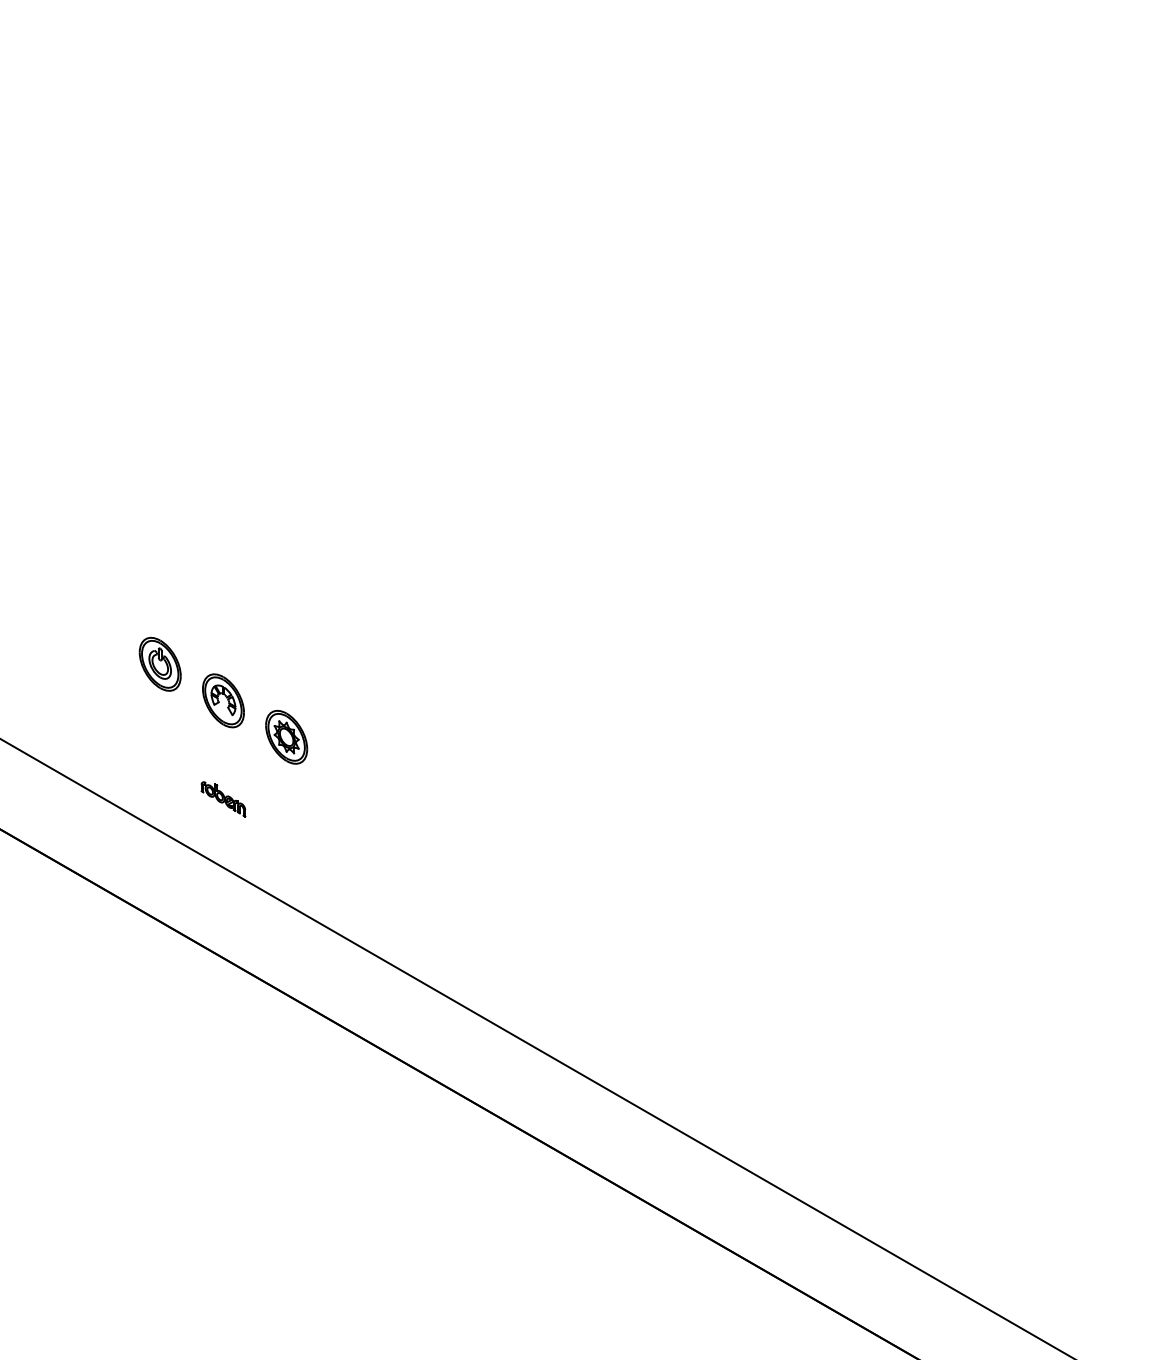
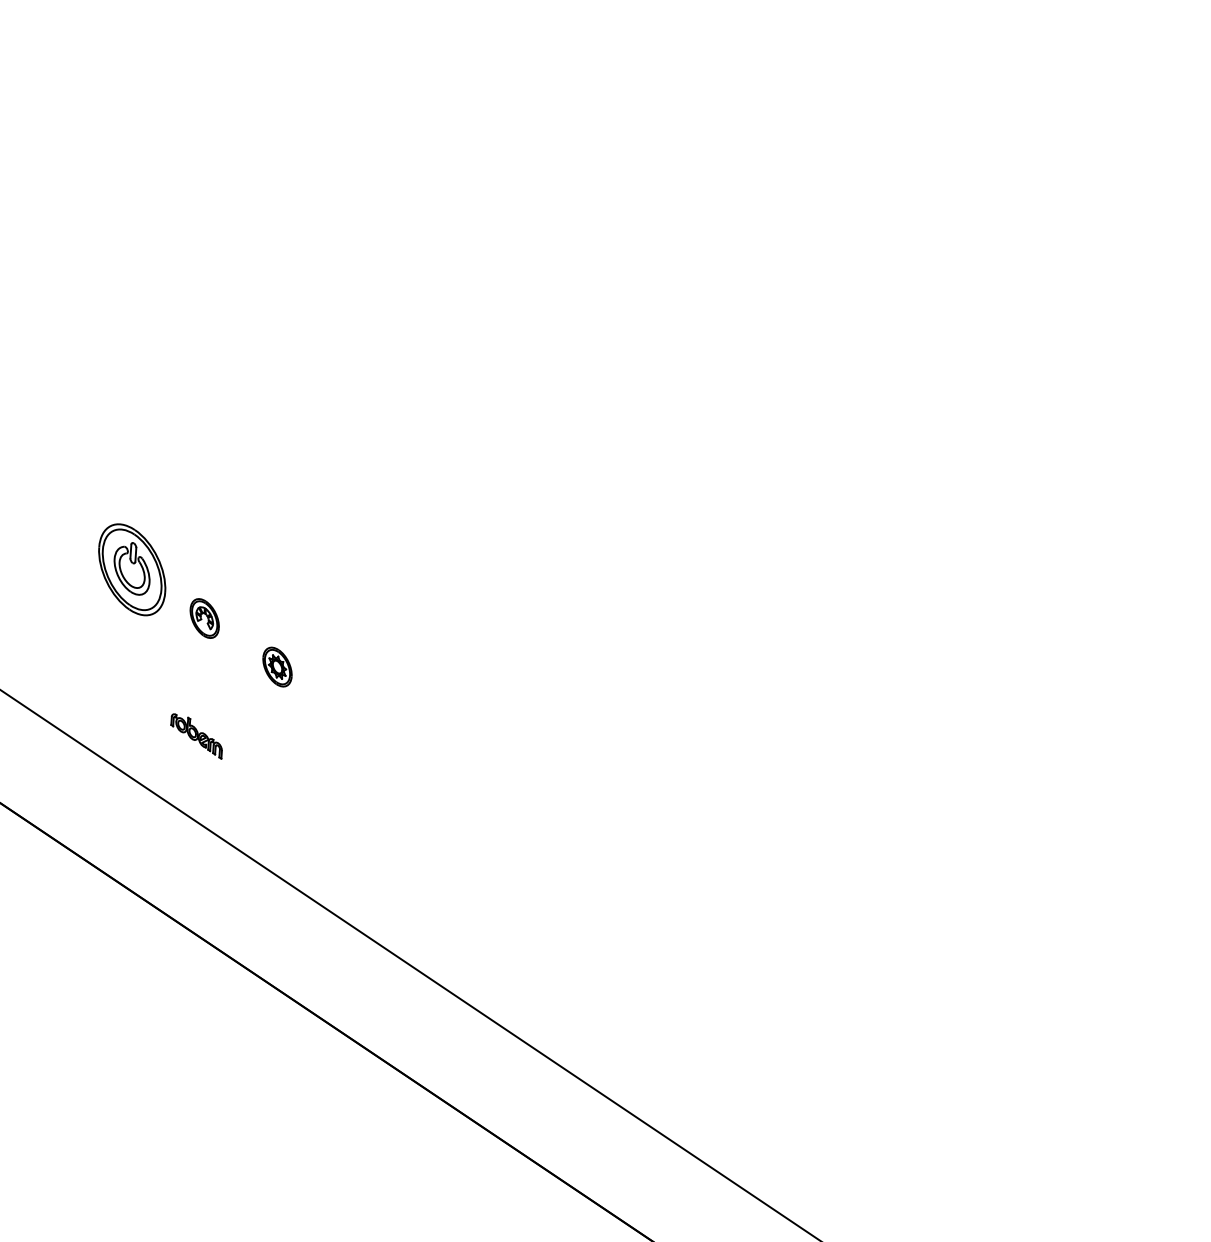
part: (159, 663) -> (131, 568), size x1.4
part: (223, 700) -> (204, 618), size x0.6
part: (286, 736) -> (277, 666), size x0.6

